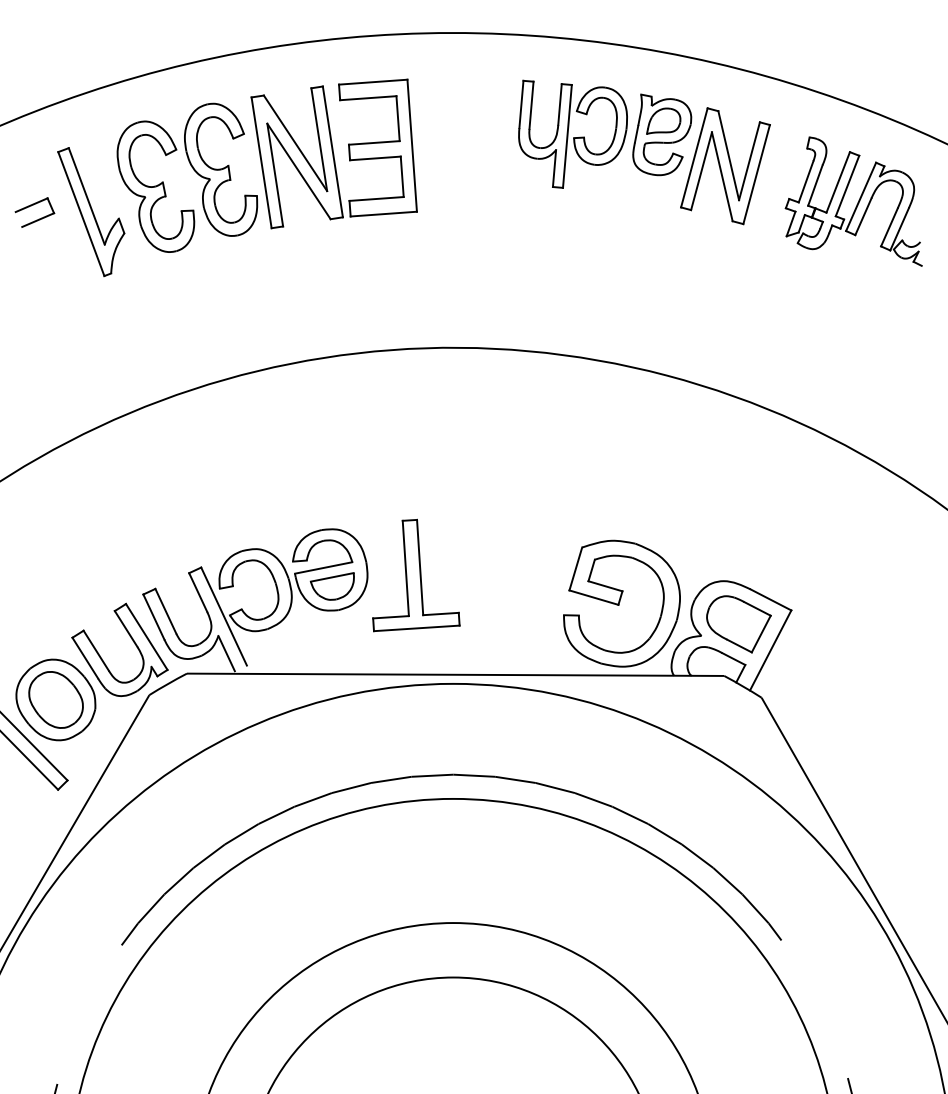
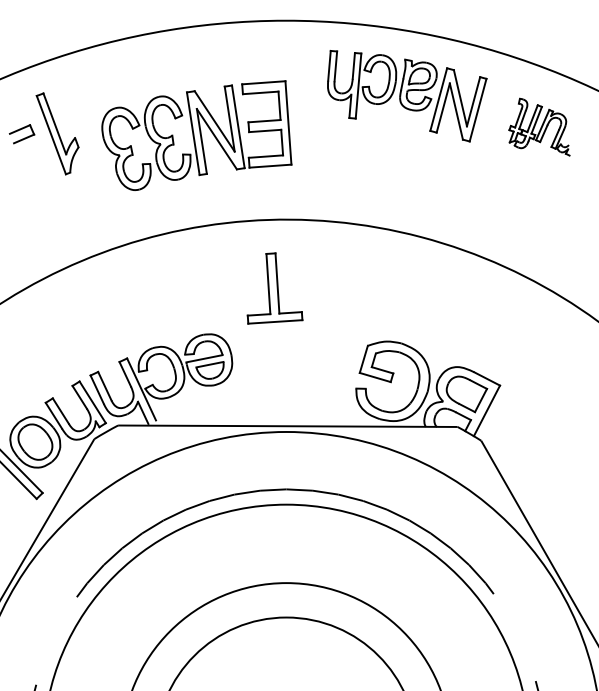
part: (266, 165) -> (196, 135), moved
part: (853, 200) -> (539, 126), size x0.7
part: (415, 575) -> (274, 288), moved

